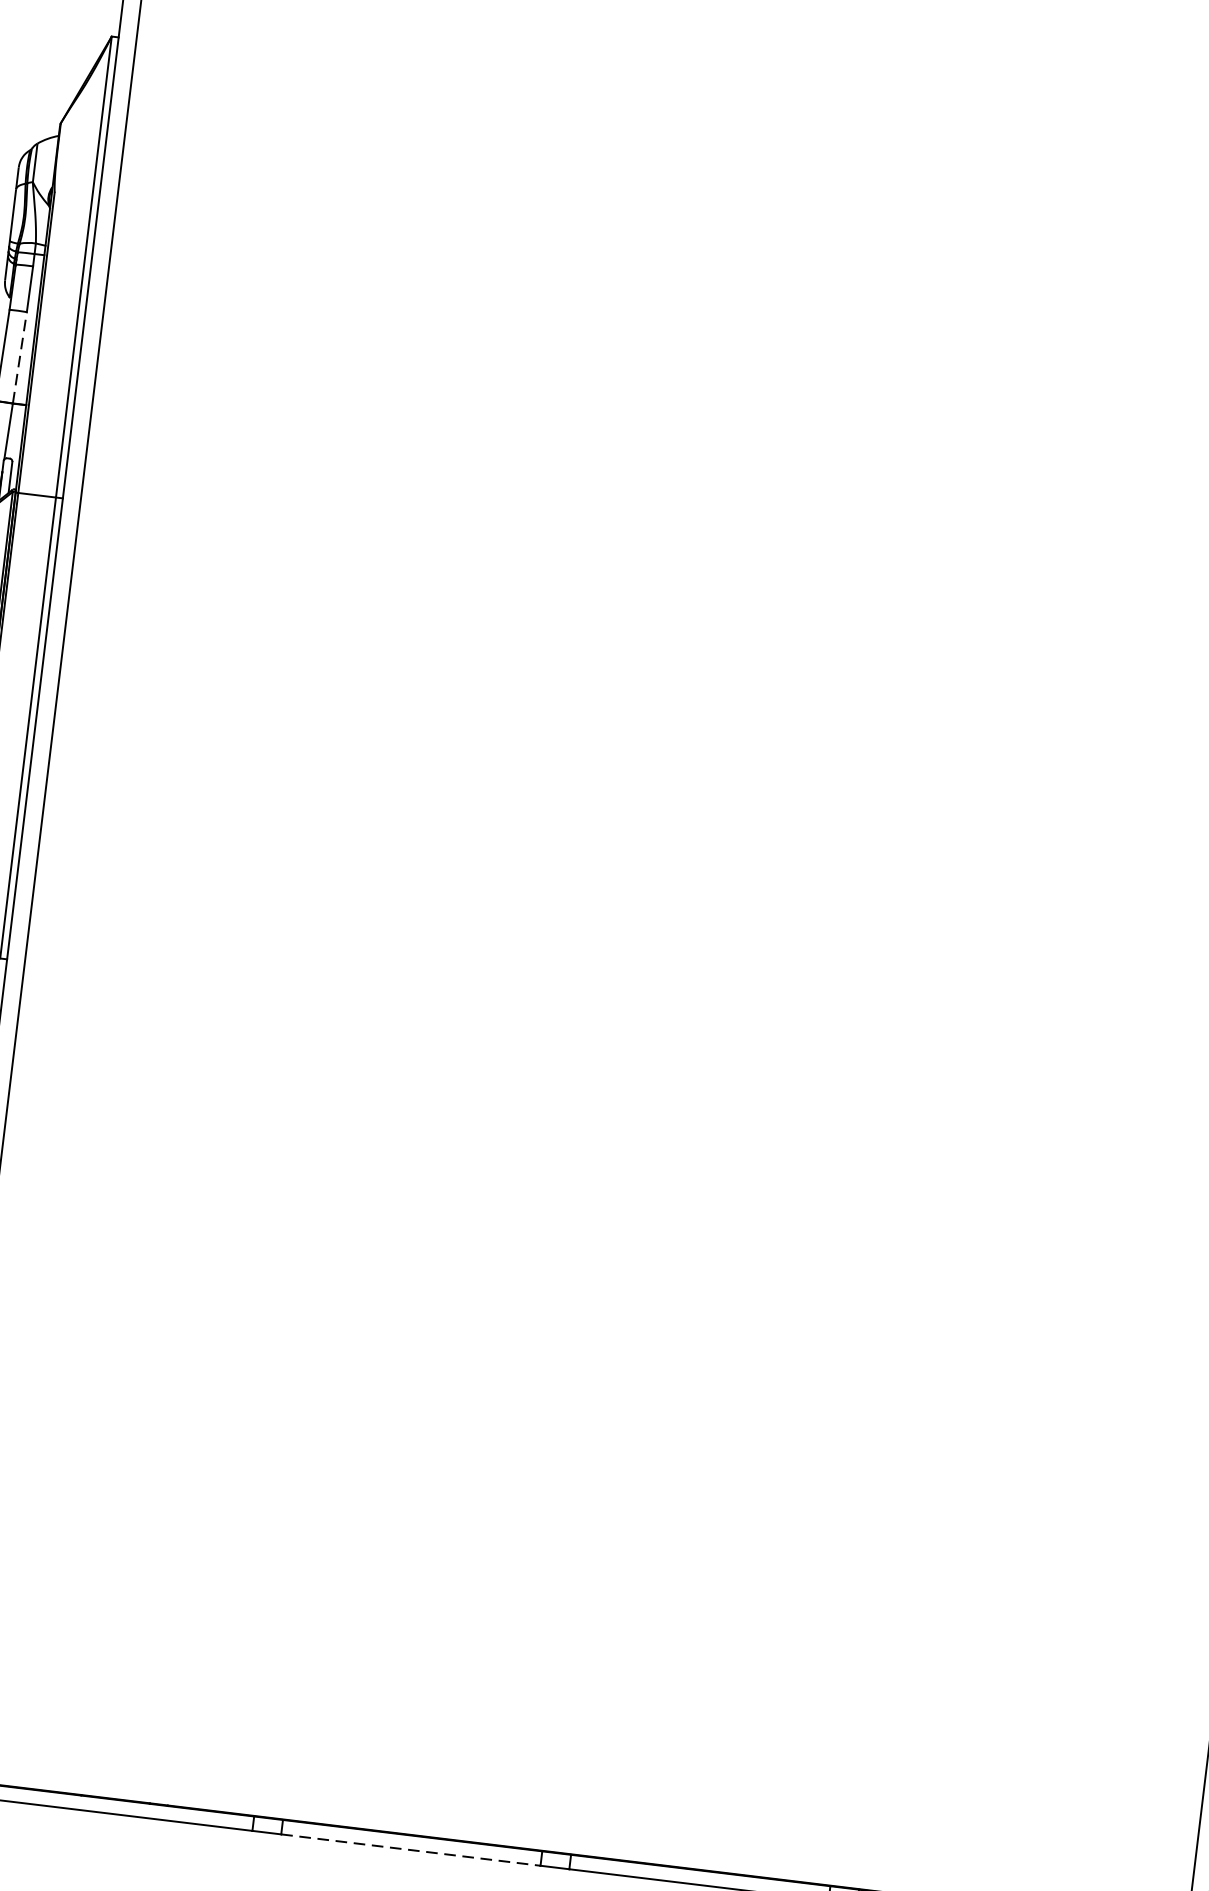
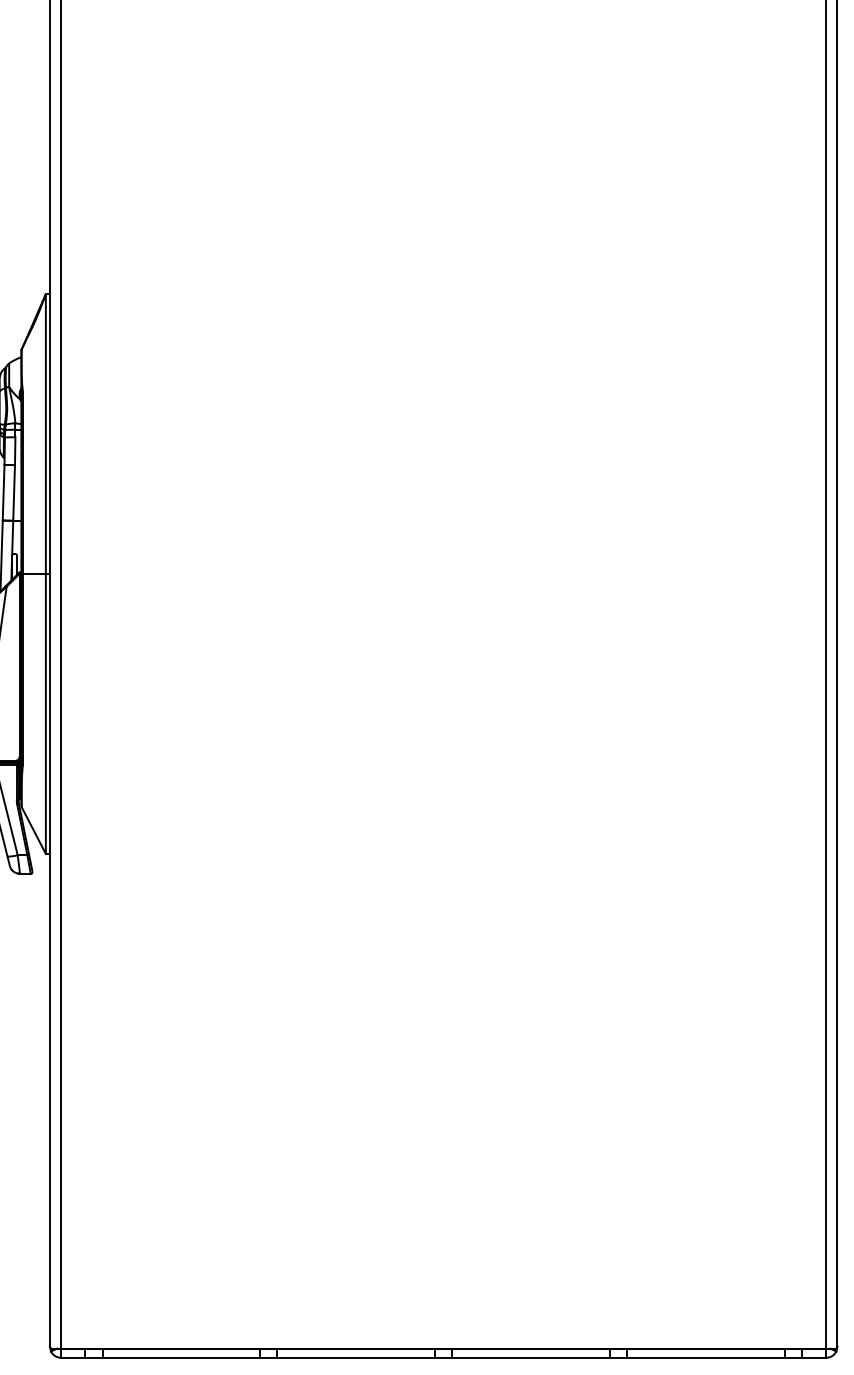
line: (20, 357) -> (14, 492), dashed -> solid
line: (411, 1849) -> (356, 1357), dashed -> solid

